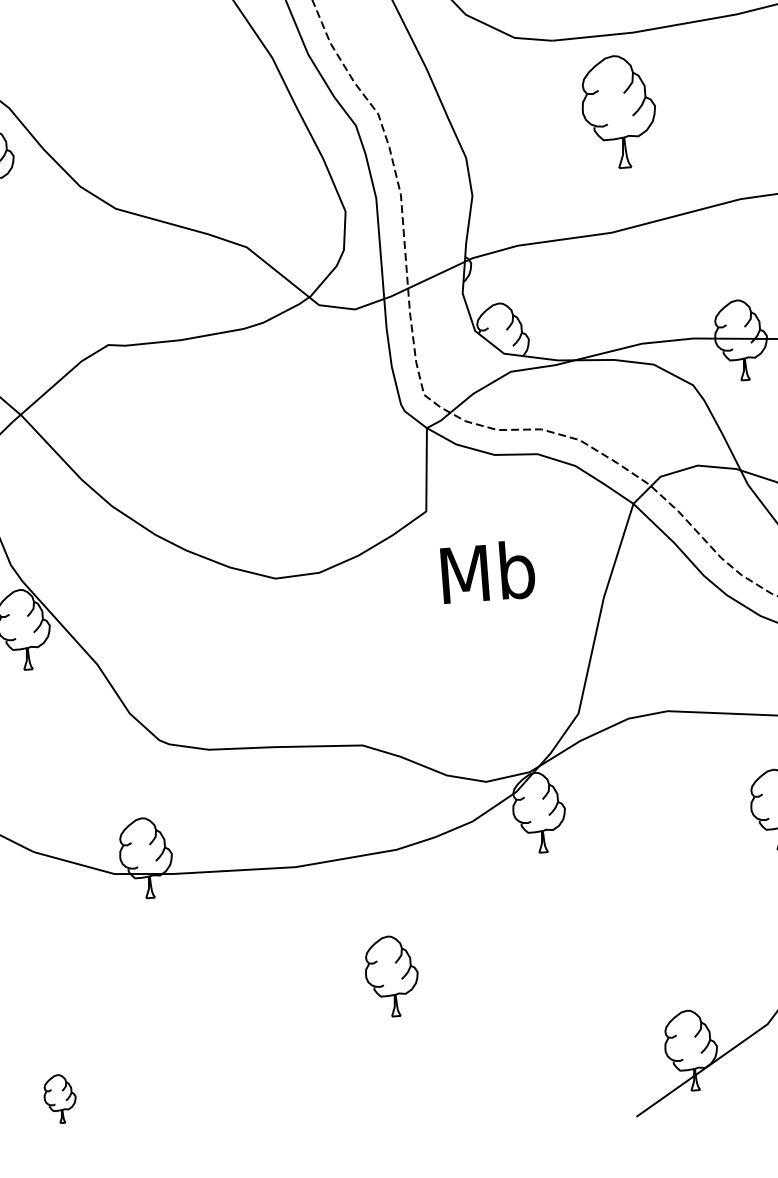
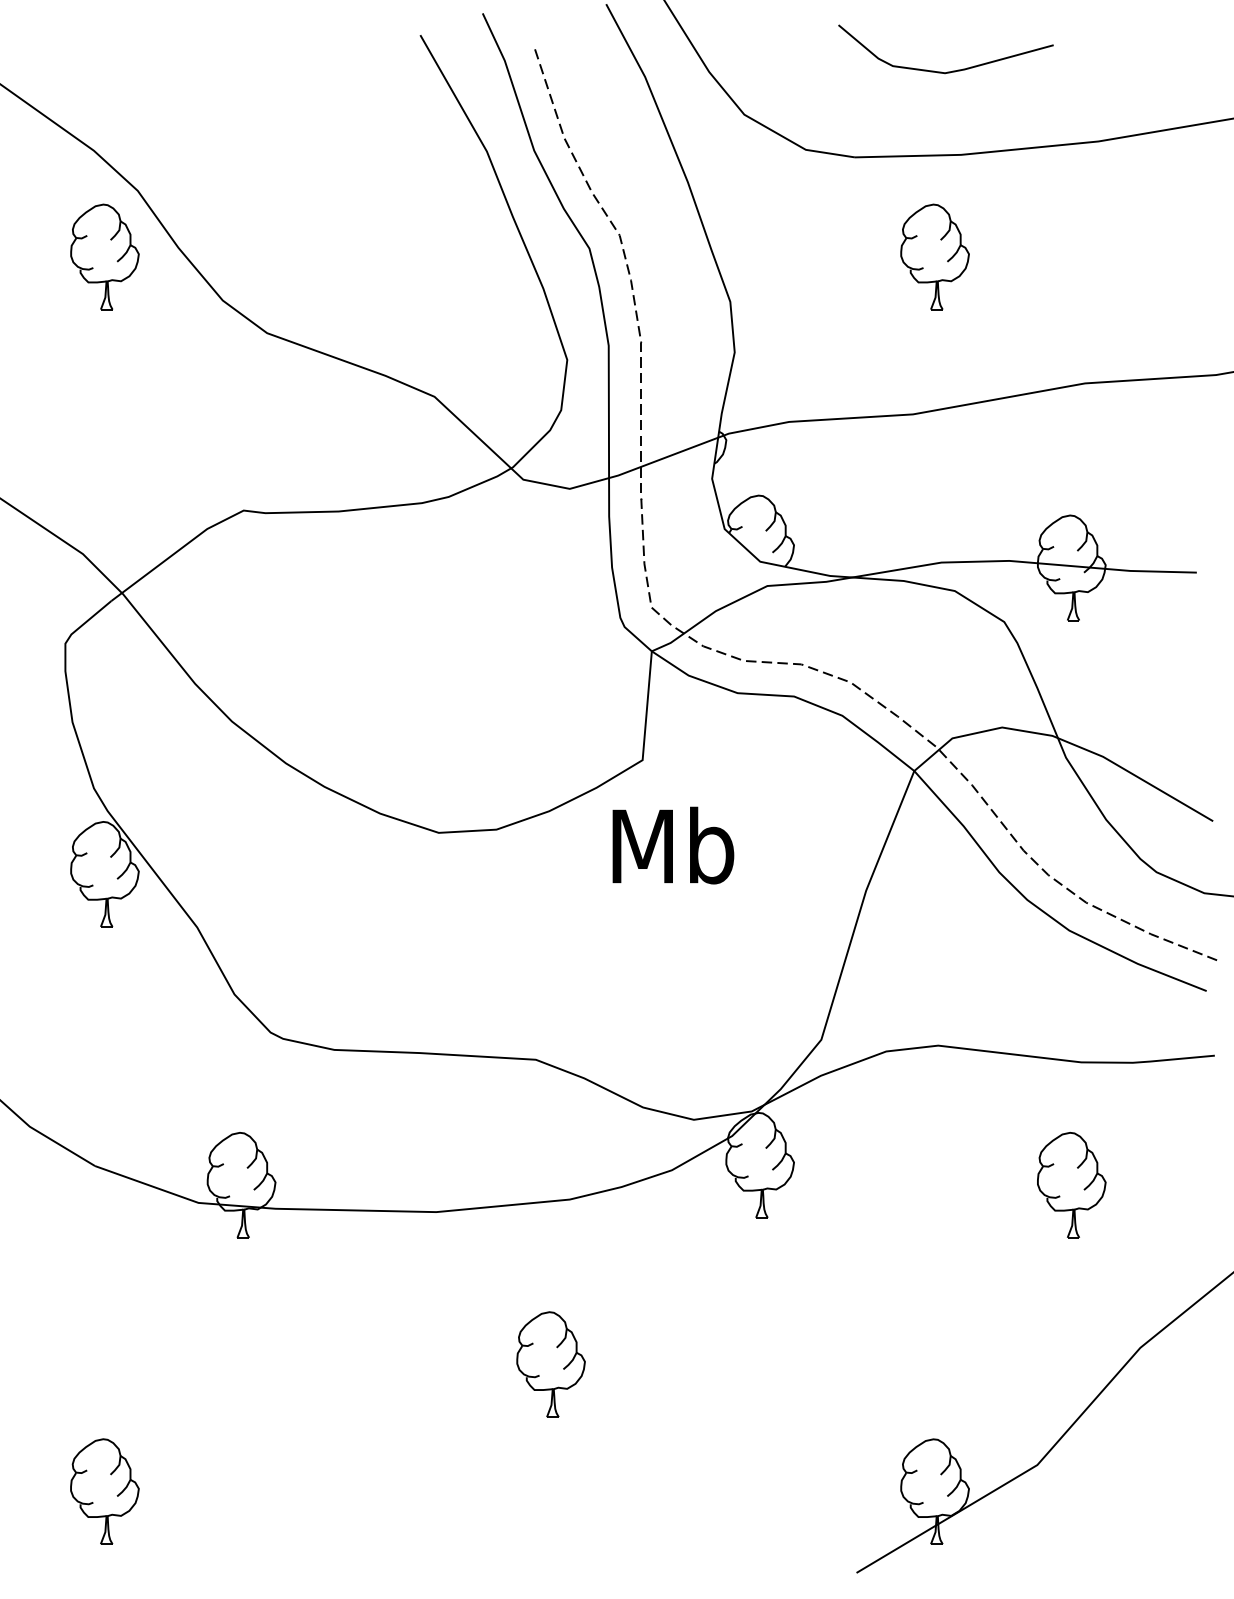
part: (618, 111) -> (934, 256), size x0.71
text: (488, 571) -> (673, 845), moved
part: (59, 1098) -> (104, 1491), size x1.67

